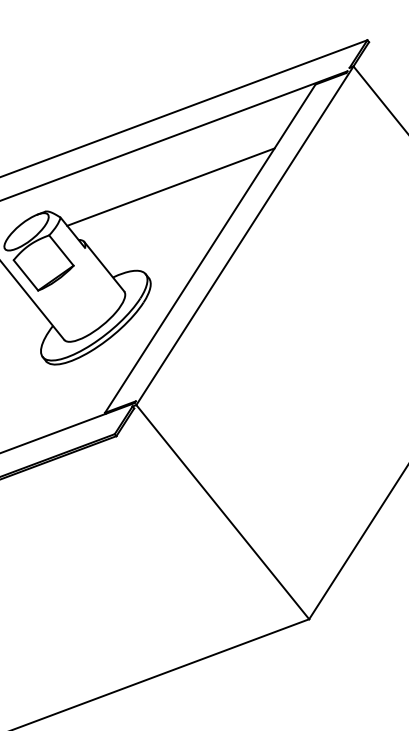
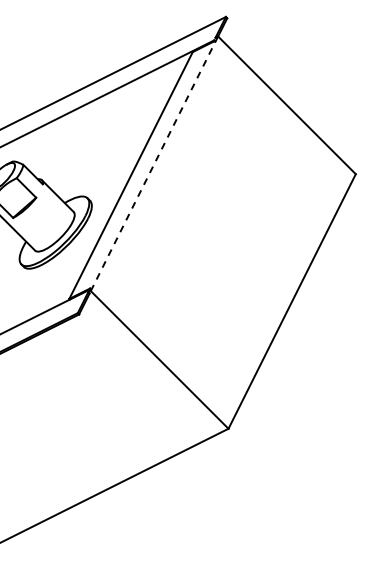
line: (170, 187) -> (98, 135), removed
line: (244, 236) -> (154, 164), solid -> dashed

